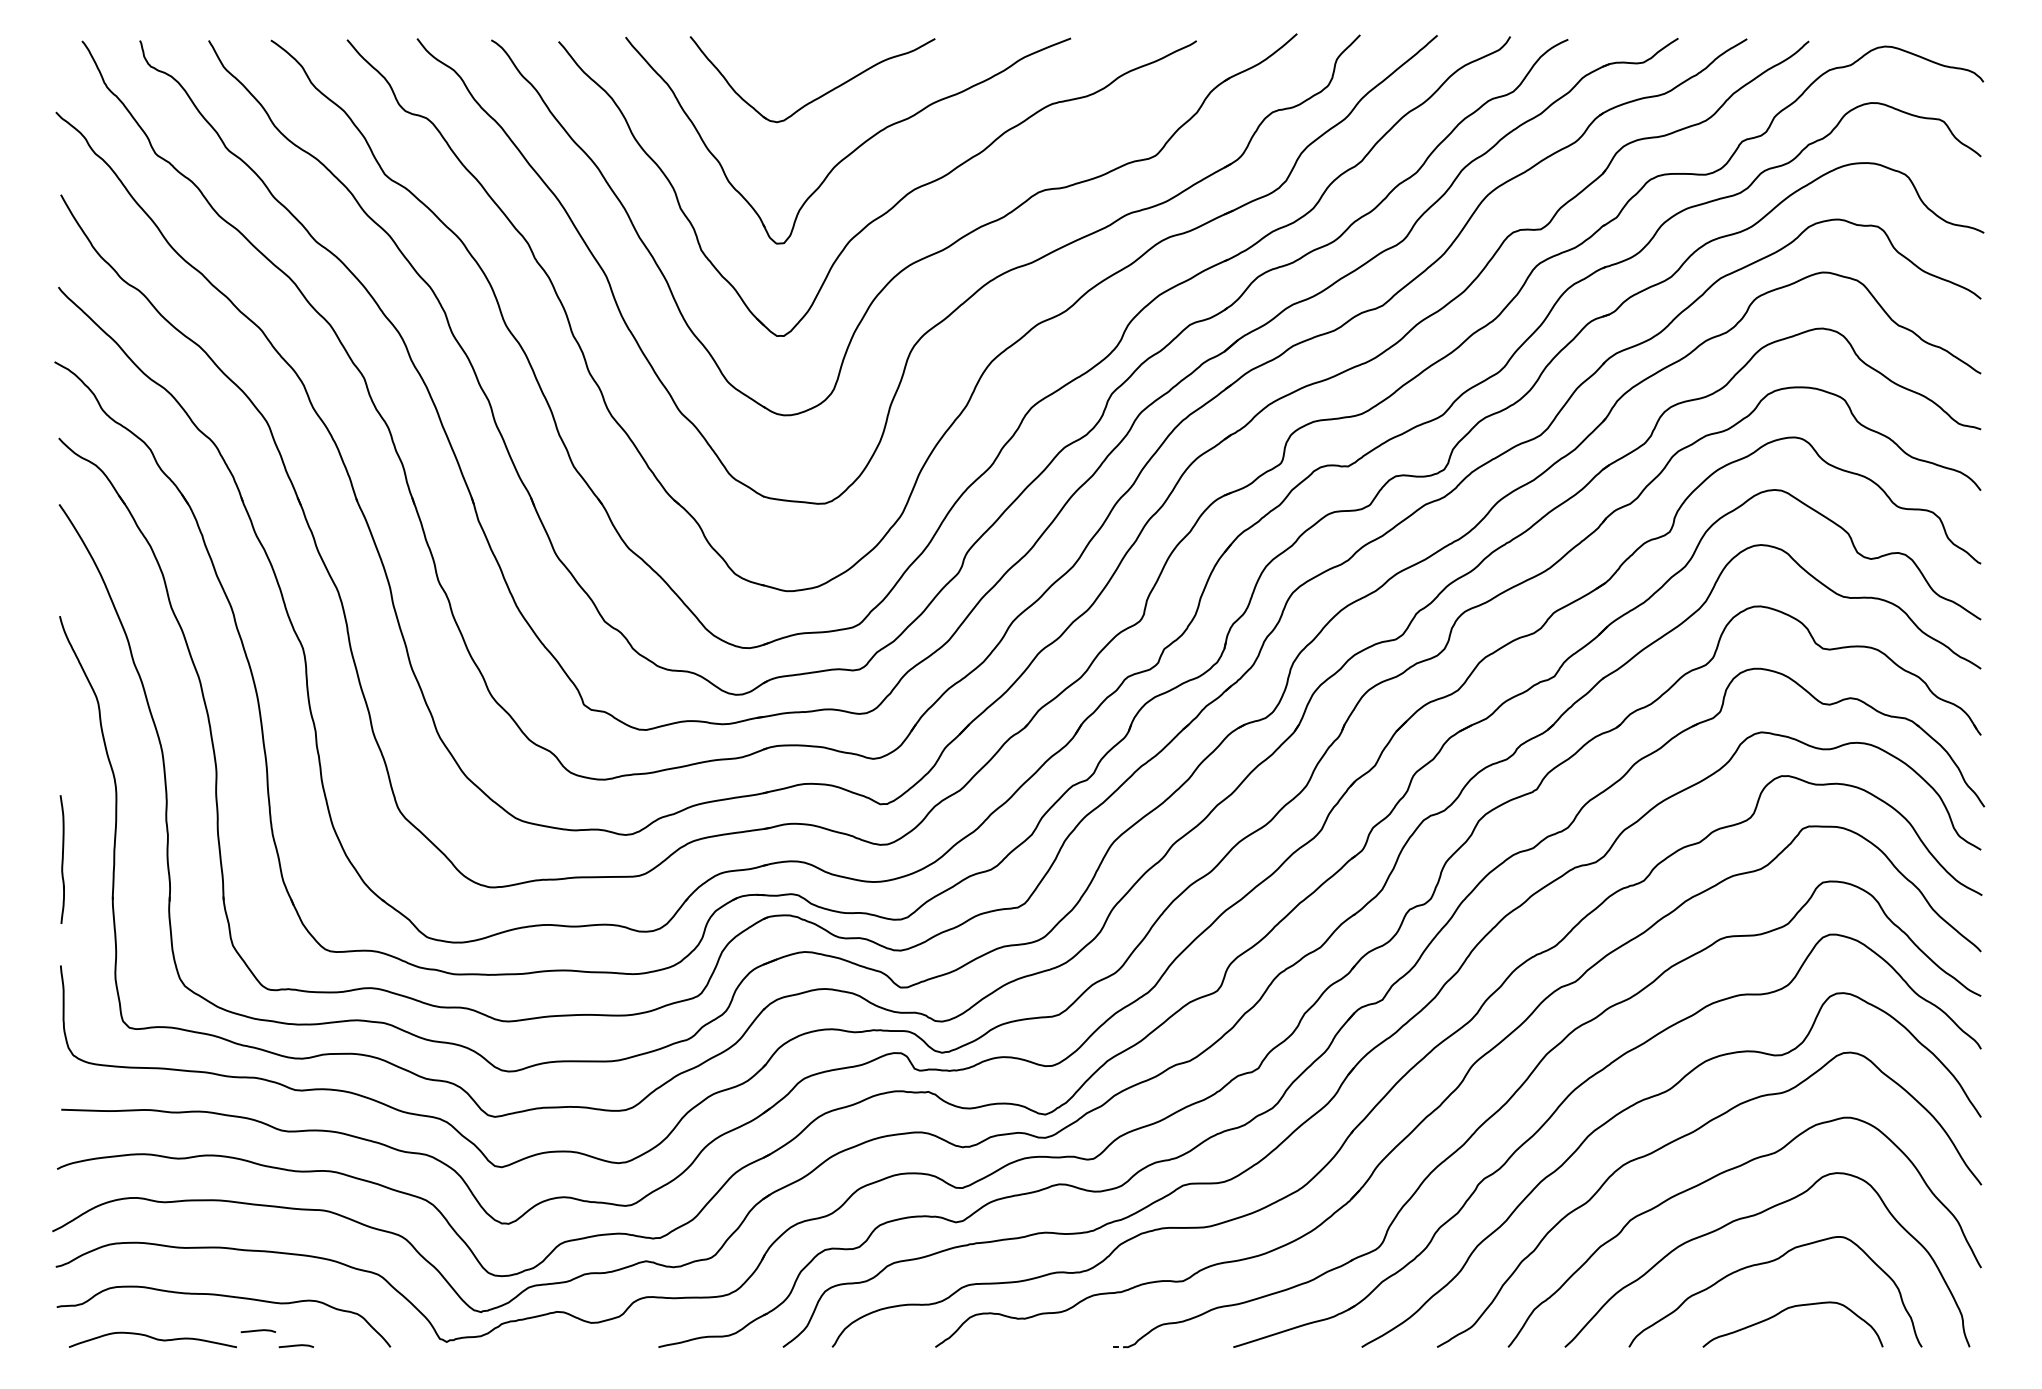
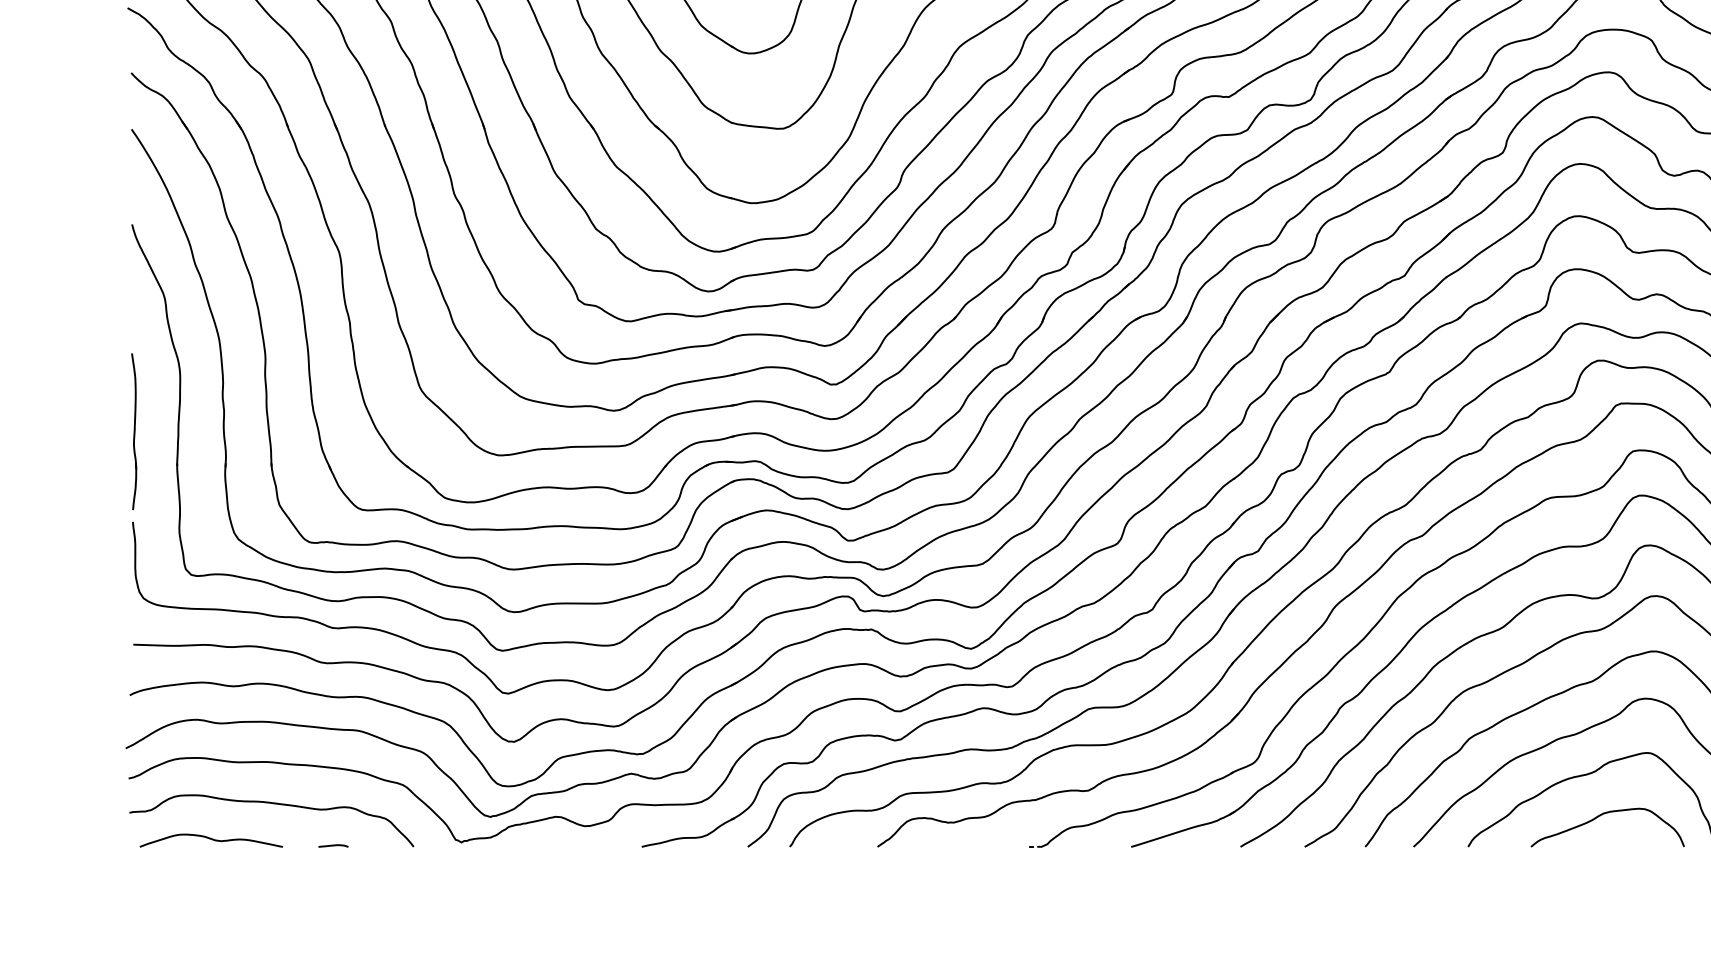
part: (62, 859) -> (134, 431), size x1.43
curve: (258, 1331) -> (301, 833), removed

